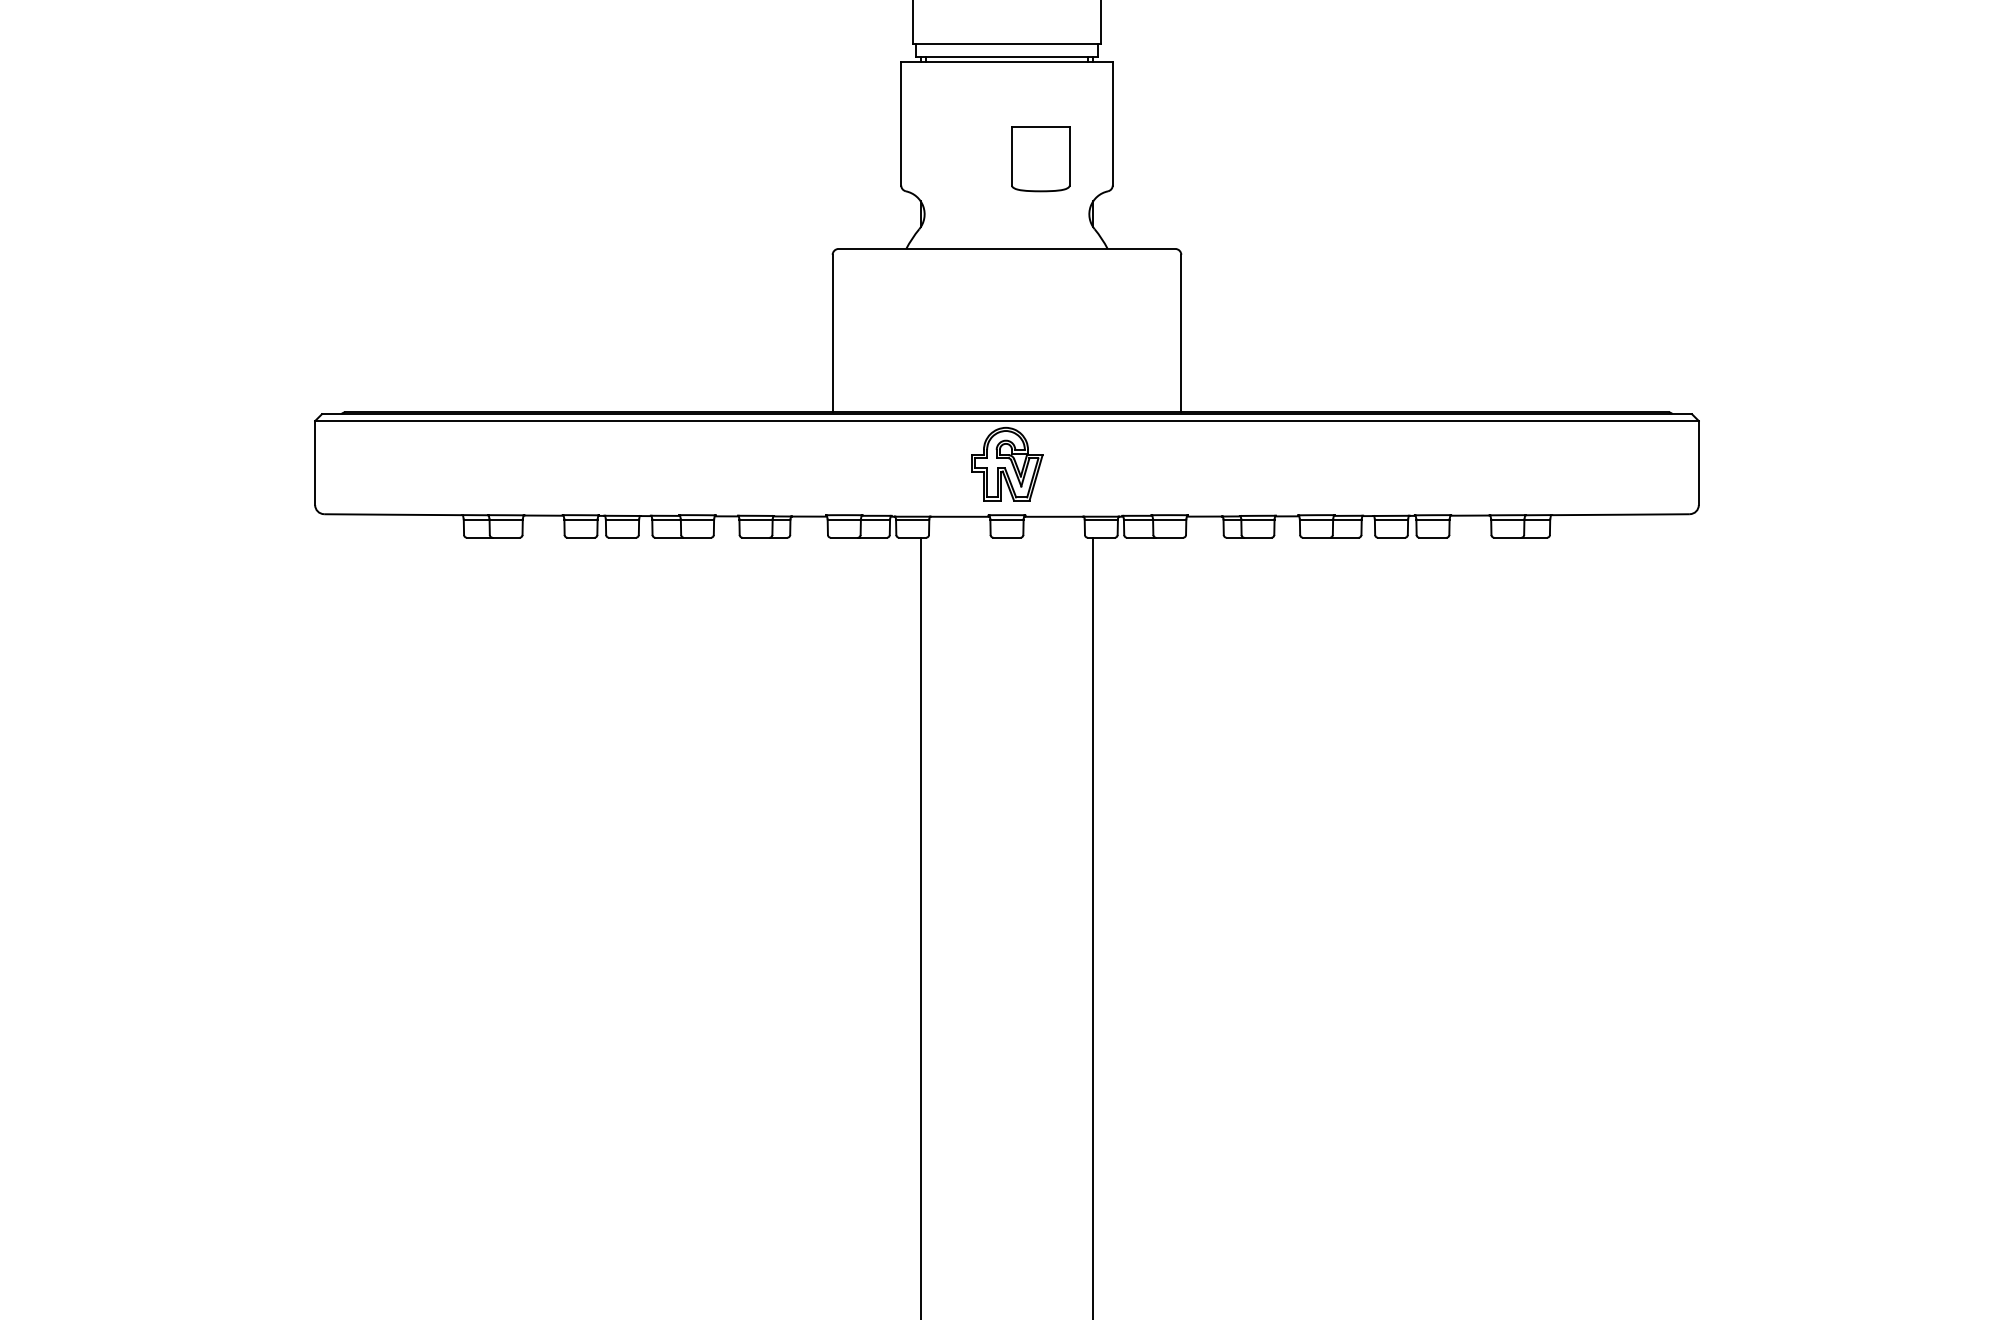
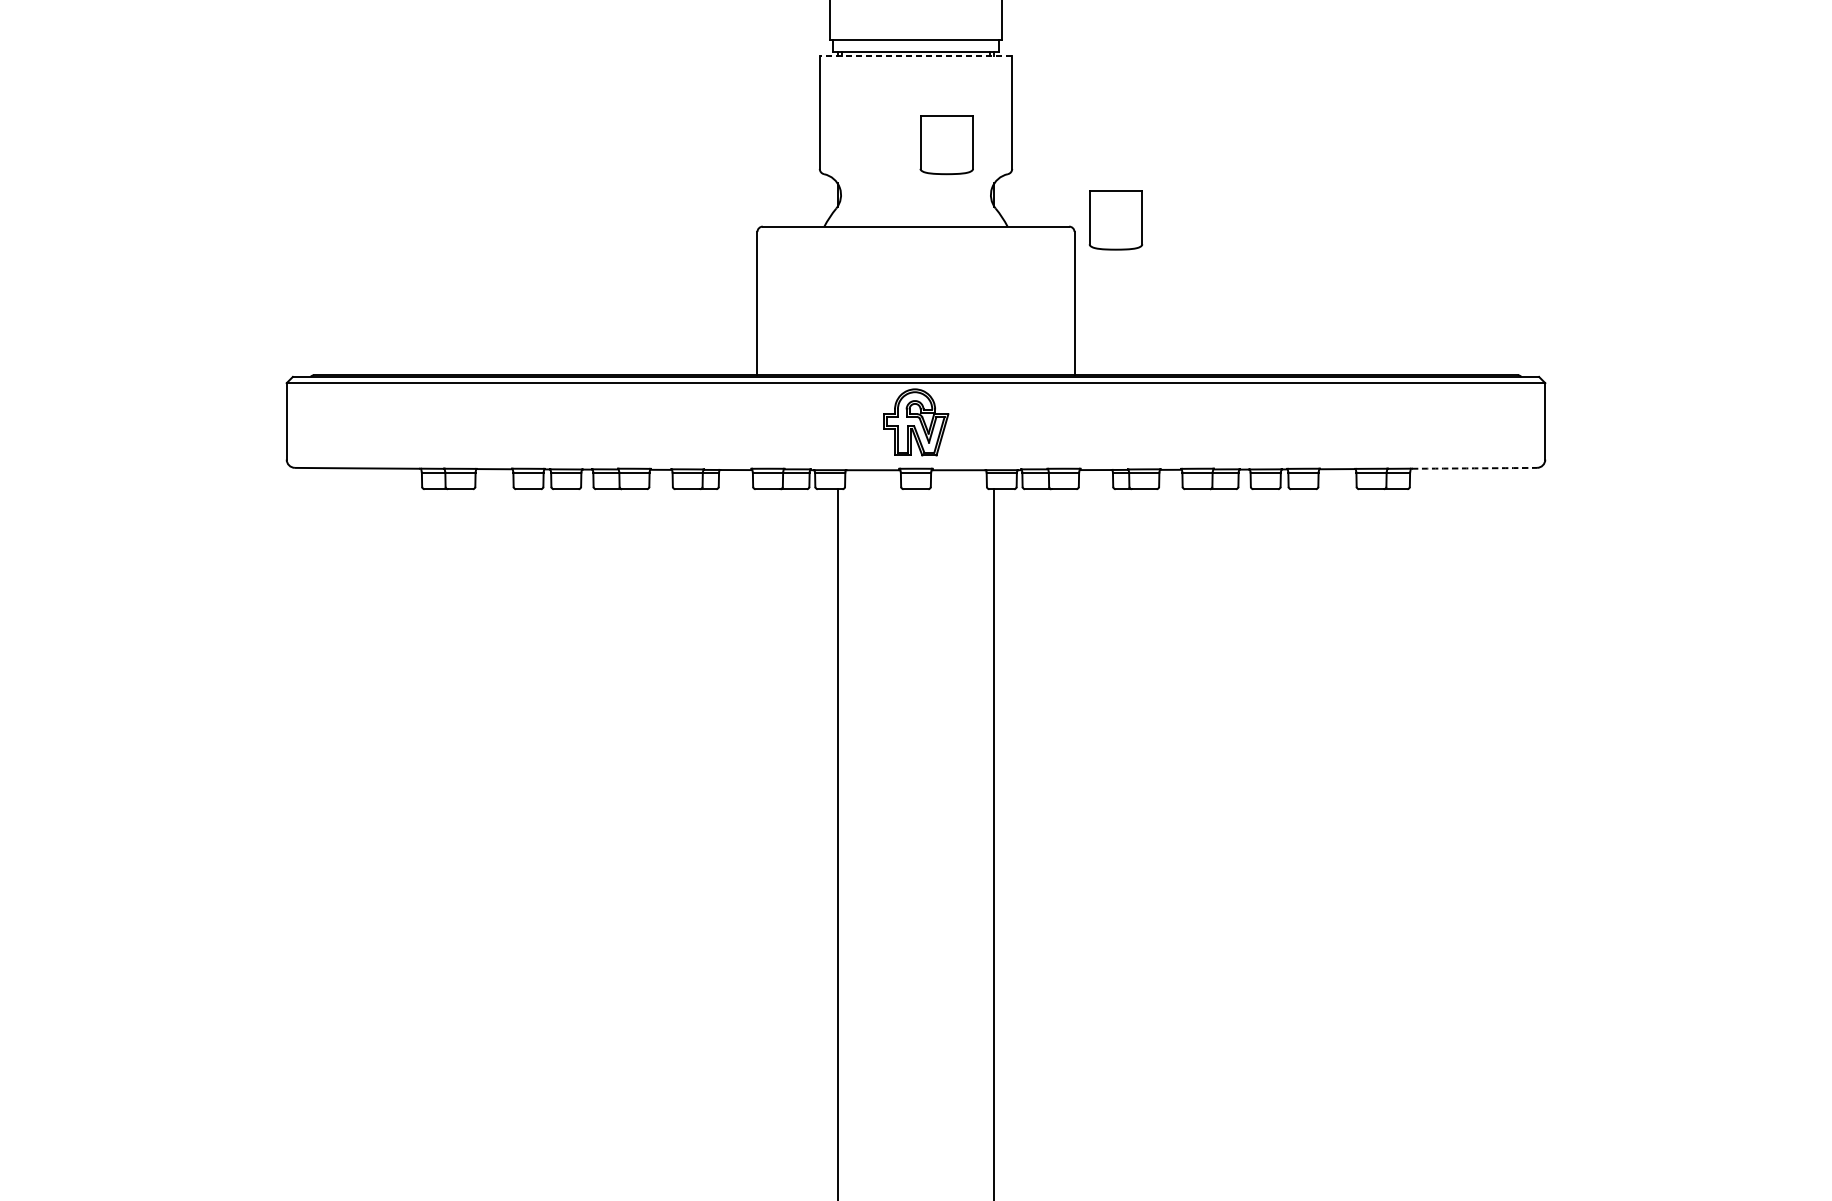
line: (1007, 61) -> (916, 56), solid -> dashed
part: (1226, 242) -> (1115, 220), added
arc: (1621, 514) -> (1474, 468), solid -> dashed

